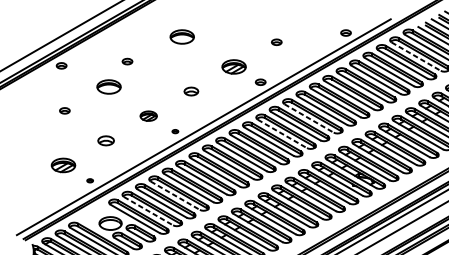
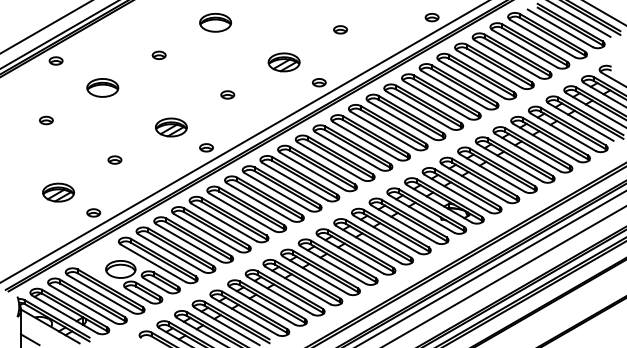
line: (415, 56) -> (524, 48), dashed -> solid
part: (126, 60) -> (158, 54), moved
part: (108, 86) -> (102, 87), moved
part: (191, 91) -> (227, 94), size x0.71
part: (64, 110) -> (46, 120), moved
part: (148, 116) -> (170, 127), size x1.43
line: (309, 118) -> (383, 130), dashed -> solid
part: (175, 131) -> (206, 147), size x1.67
line: (282, 133) -> (347, 150), dashed -> solid
part: (105, 140) -> (114, 159), size x0.62
part: (89, 180) -> (93, 212), size x1.67
line: (175, 195) -> (206, 232), dashed -> solid
line: (148, 211) -> (171, 253), dashed -> solid

